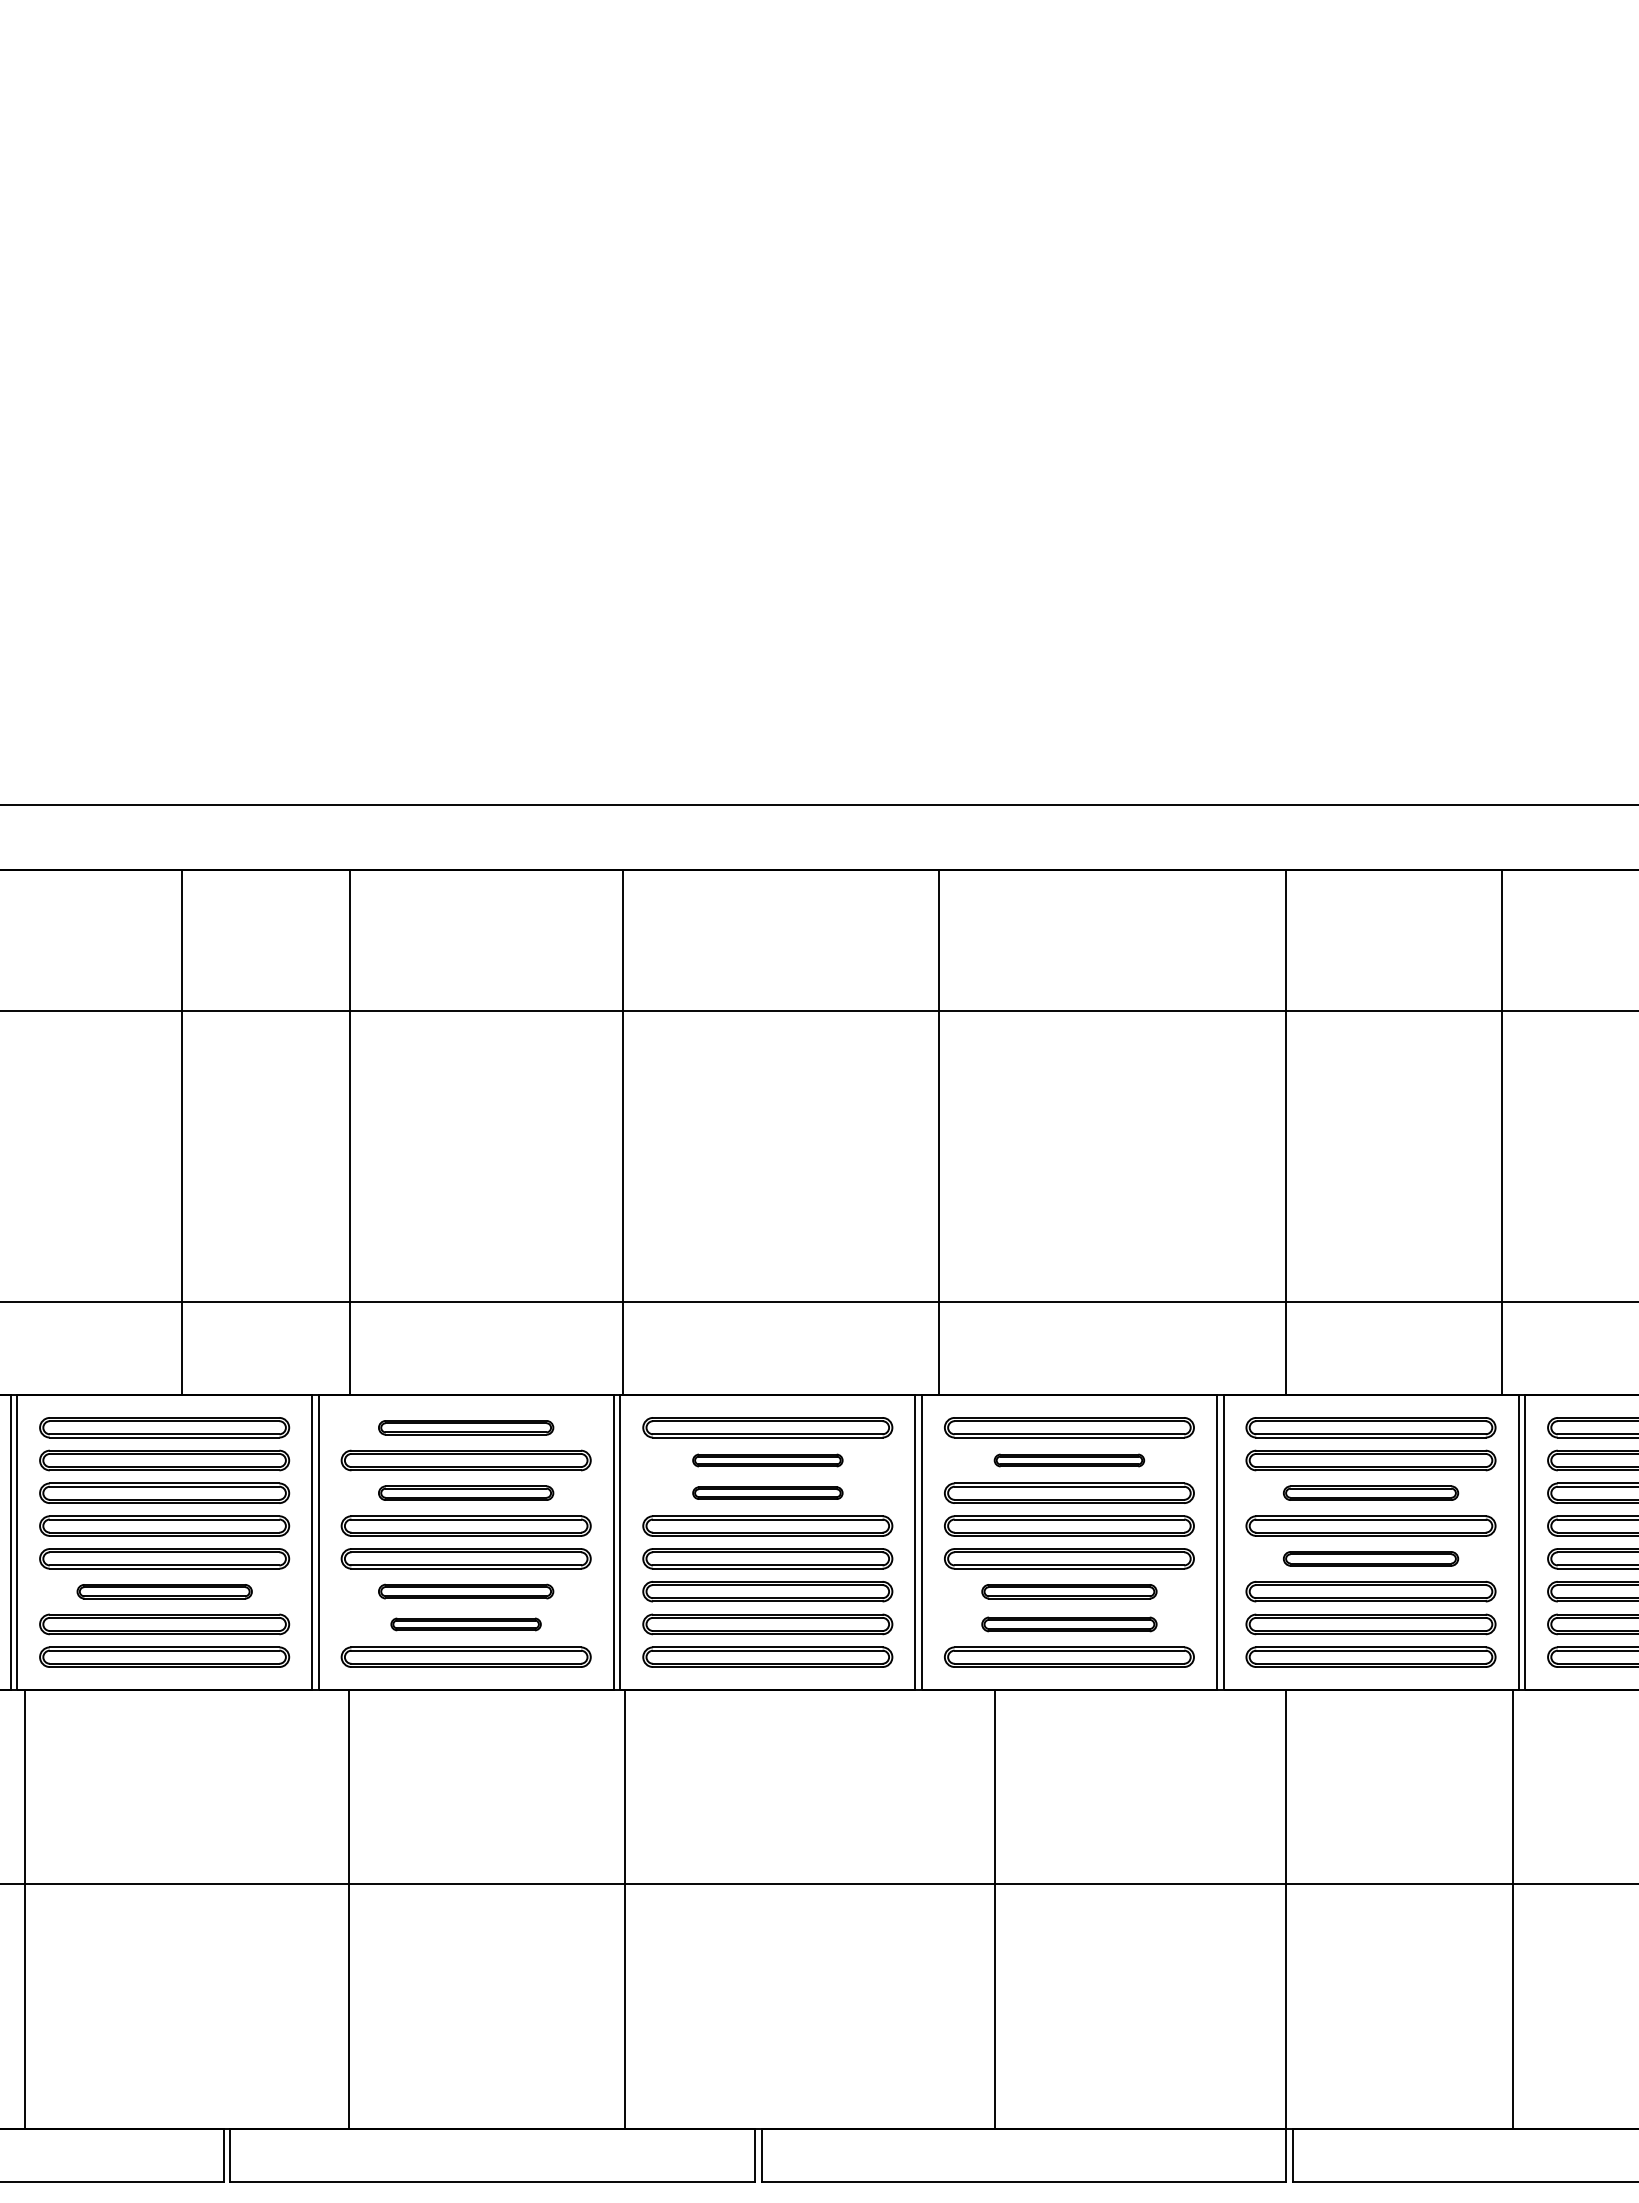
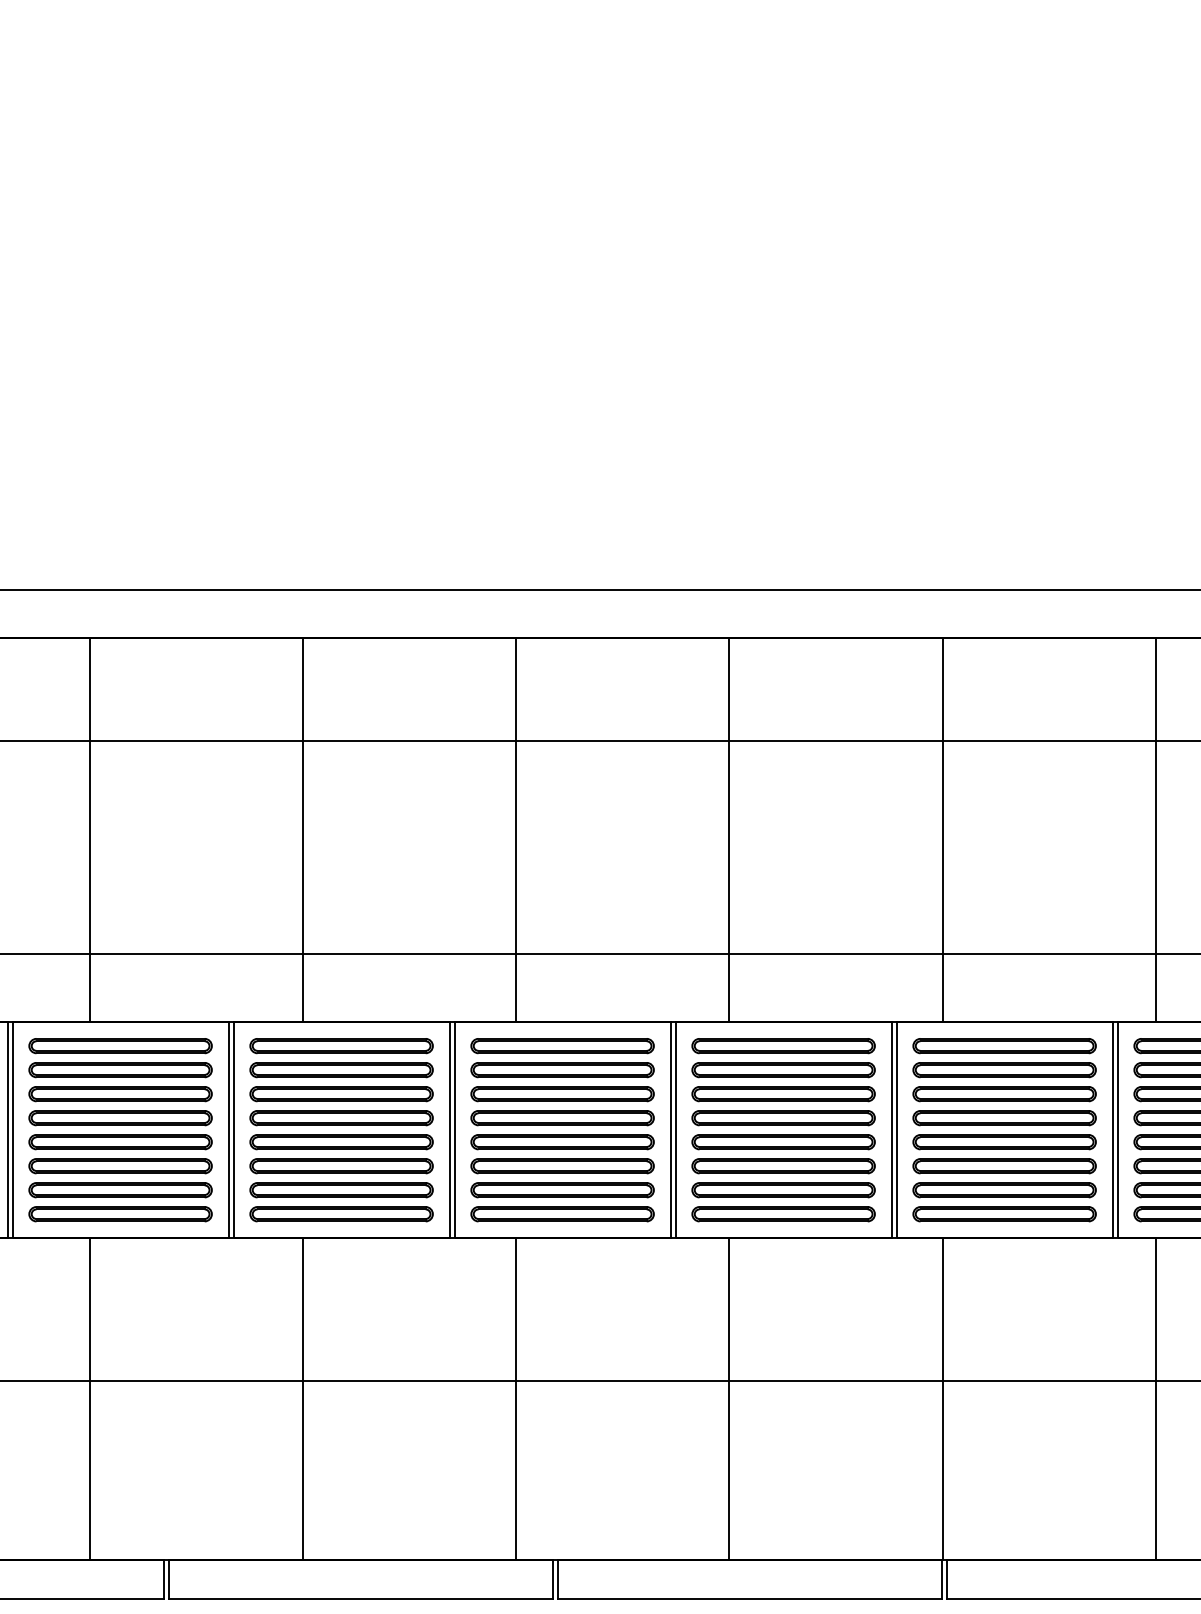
line: (182, 1132) -> (89, 829), moved
line: (350, 1132) -> (302, 829), moved
line: (623, 1132) -> (516, 829), moved
line: (939, 1132) -> (729, 829), moved
line: (1502, 1132) -> (1155, 829), moved
part: (465, 1427) -> (341, 1045), size x1.43
part: (767, 1460) -> (562, 1070), size x1.67
part: (1069, 1460) -> (783, 1070), size x1.67
part: (465, 1492) -> (341, 1093), size x1.43
part: (767, 1492) -> (562, 1093), size x1.67
part: (1370, 1492) -> (1004, 1093), size x1.43
part: (1370, 1558) -> (1004, 1141), size x1.43
part: (164, 1591) -> (120, 1166), size x1.43
part: (465, 1591) -> (341, 1166), size x1.43
part: (1069, 1591) -> (783, 1166), size x1.43
part: (465, 1624) -> (341, 1190), size x1.67
part: (1069, 1624) -> (783, 1190), size x1.43
line: (25, 1909) -> (89, 1399), moved
line: (349, 1909) -> (302, 1399), moved
line: (625, 1909) -> (516, 1399), moved
line: (1513, 1909) -> (1155, 1399), moved

